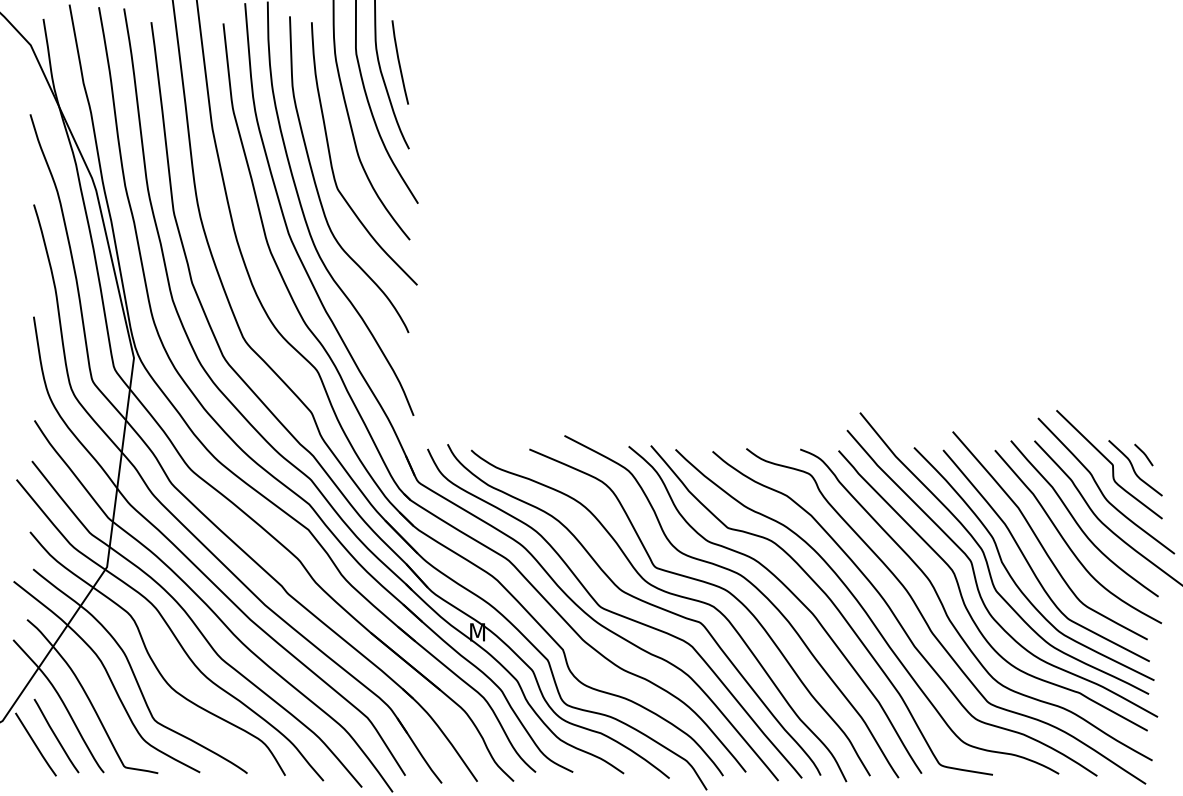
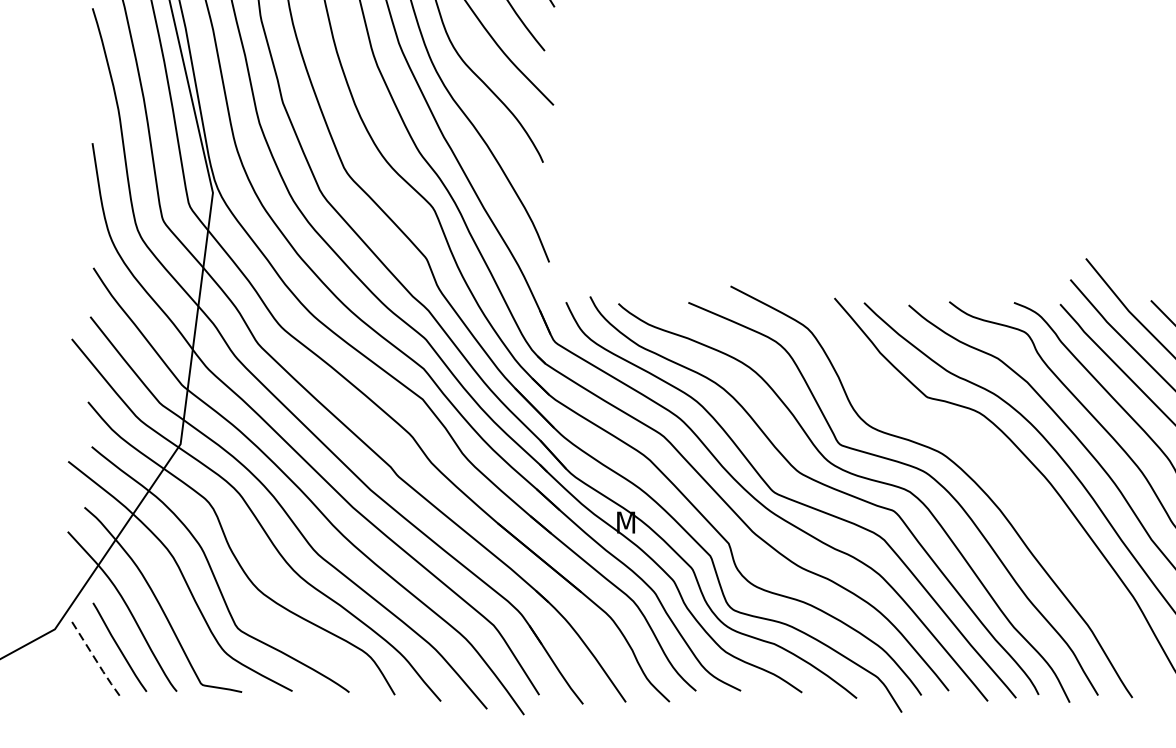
curve: (791, 593) -> (1003, 475), removed
line: (36, 745) -> (95, 658), solid -> dashed

